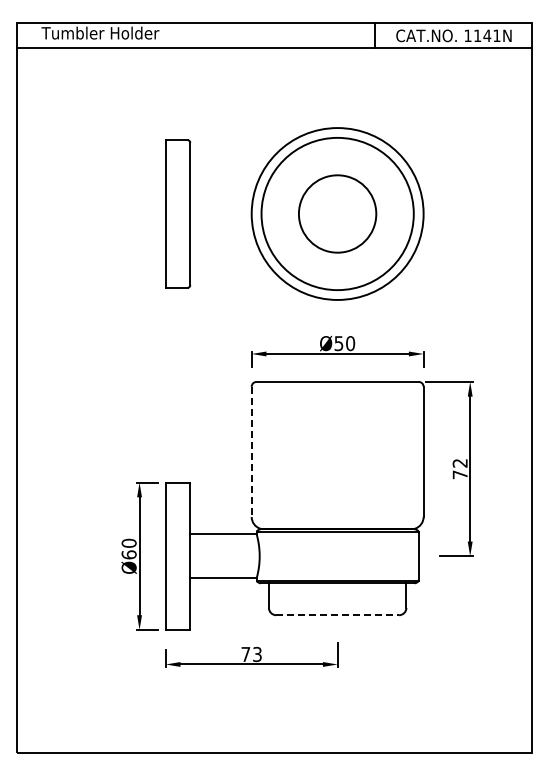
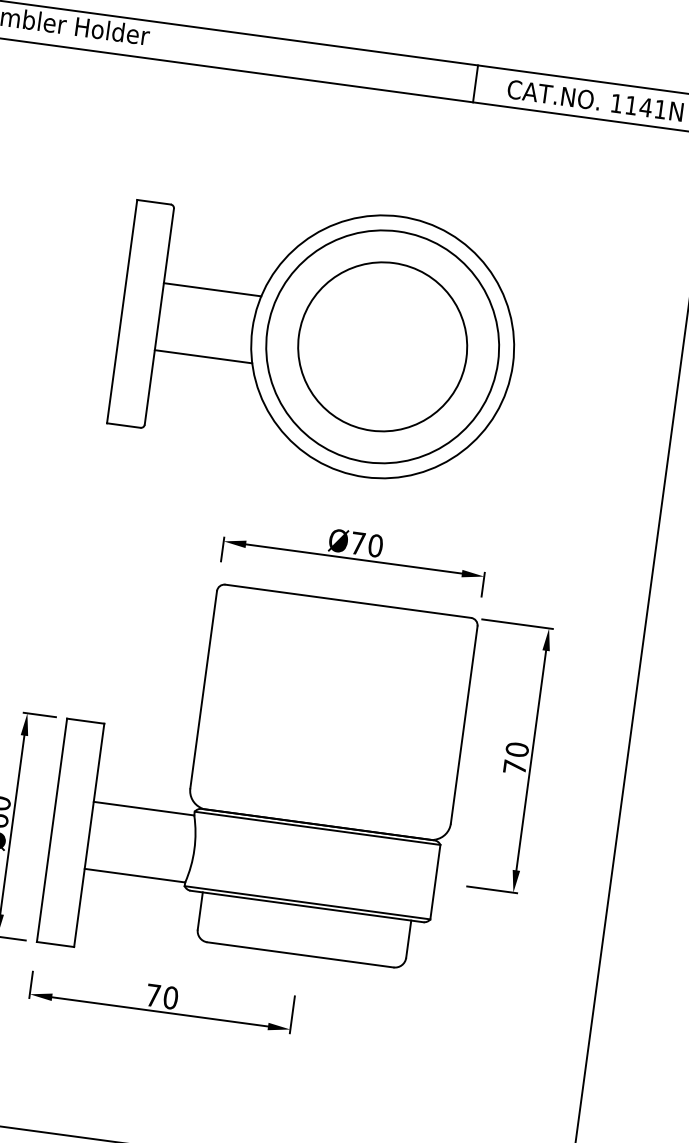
line: (222, 191) -> (212, 289), added
circle: (337, 213) -> (382, 346), size x1.43
line: (222, 236) -> (203, 357), added
text: (338, 343) -> (357, 543), Ø50 -> Ø70
line: (251, 452) -> (203, 690), dashed -> solid
text: (459, 462) -> (516, 748), 72 -> 70
line: (338, 615) -> (301, 955), dashed -> solid
text: (257, 654) -> (170, 997), 73 -> 70

